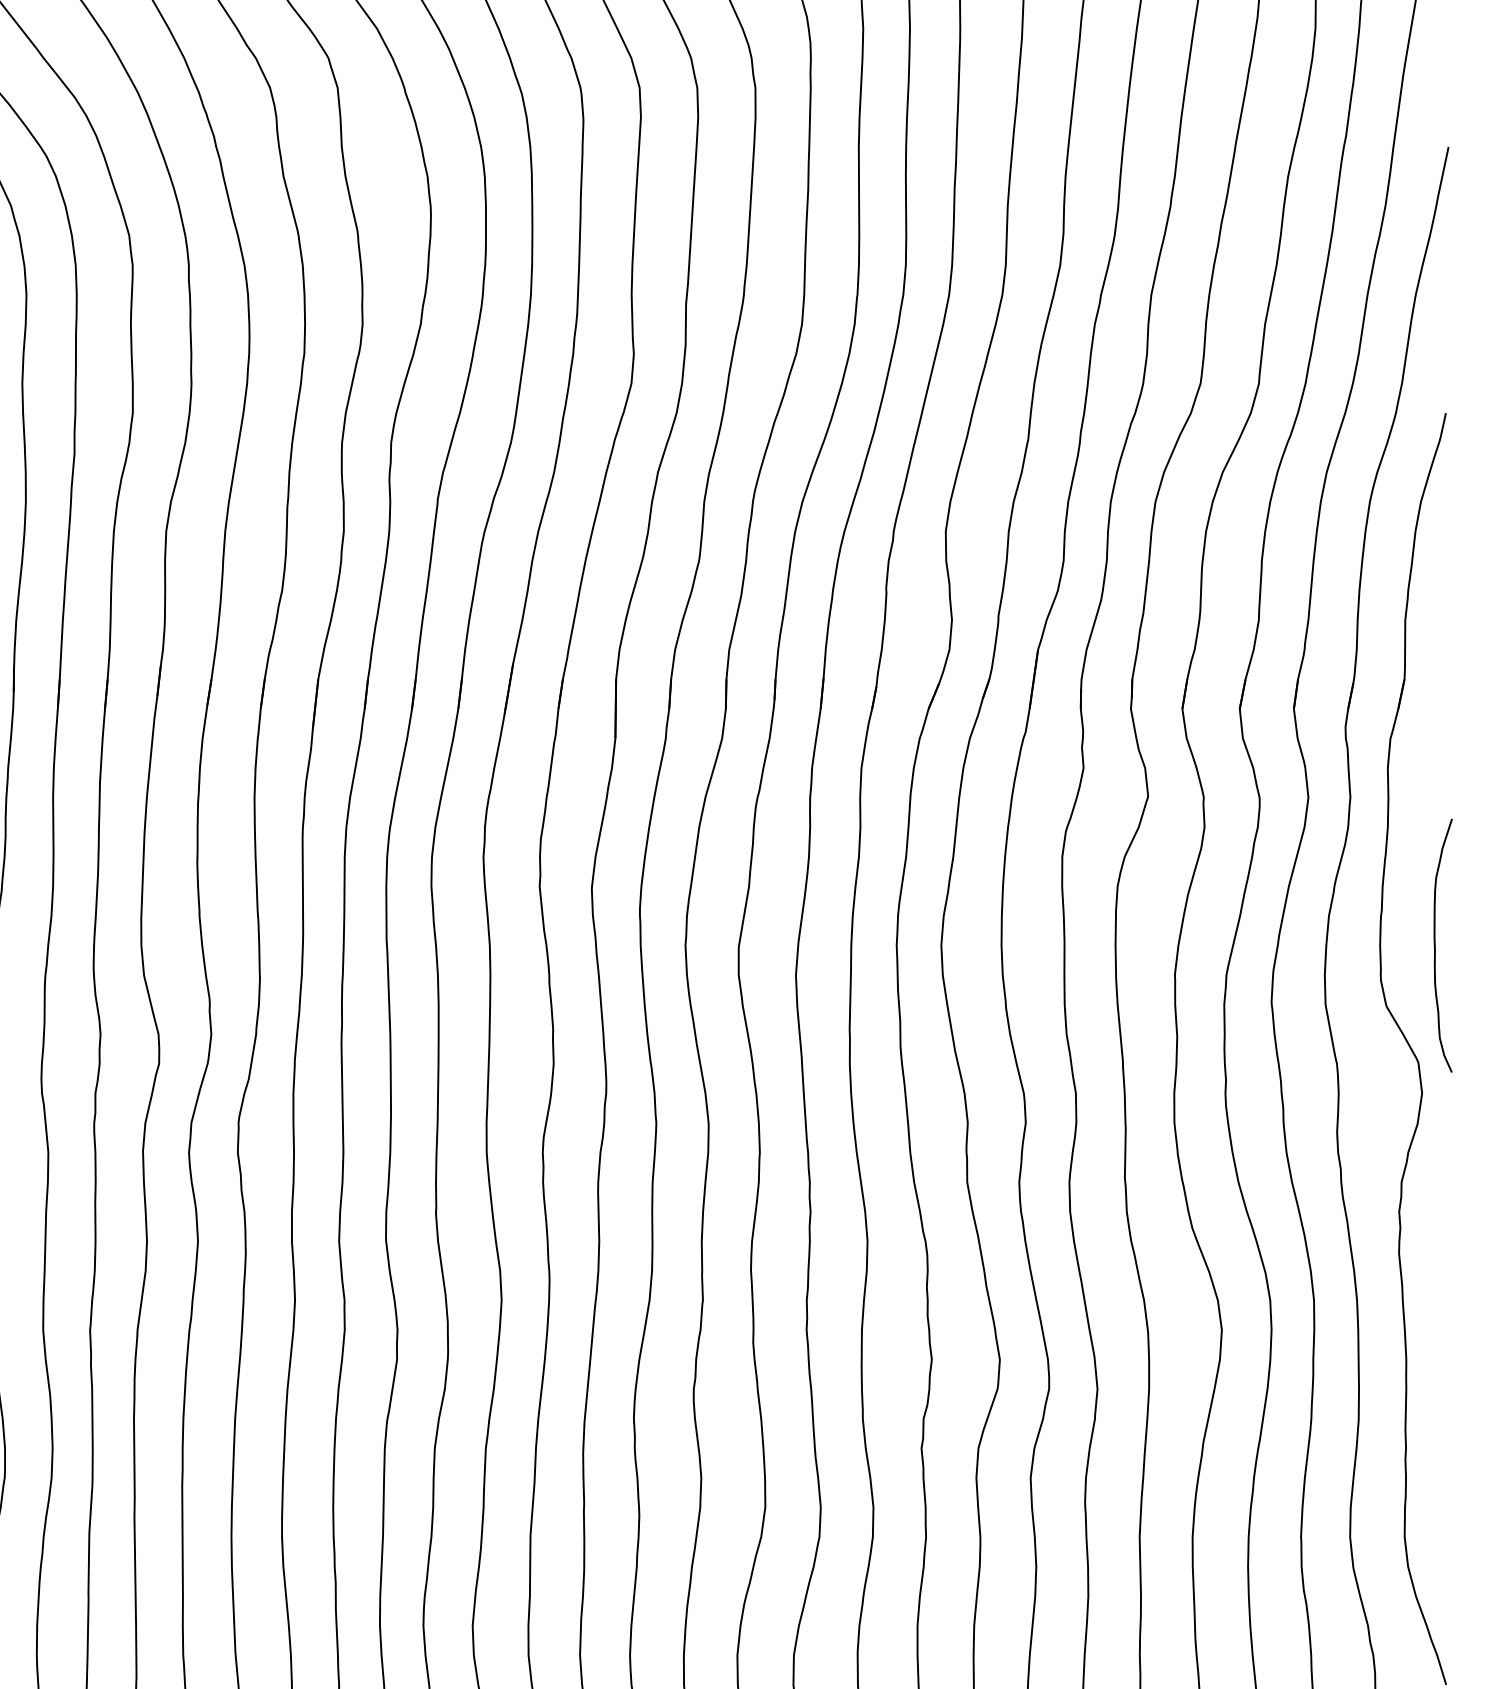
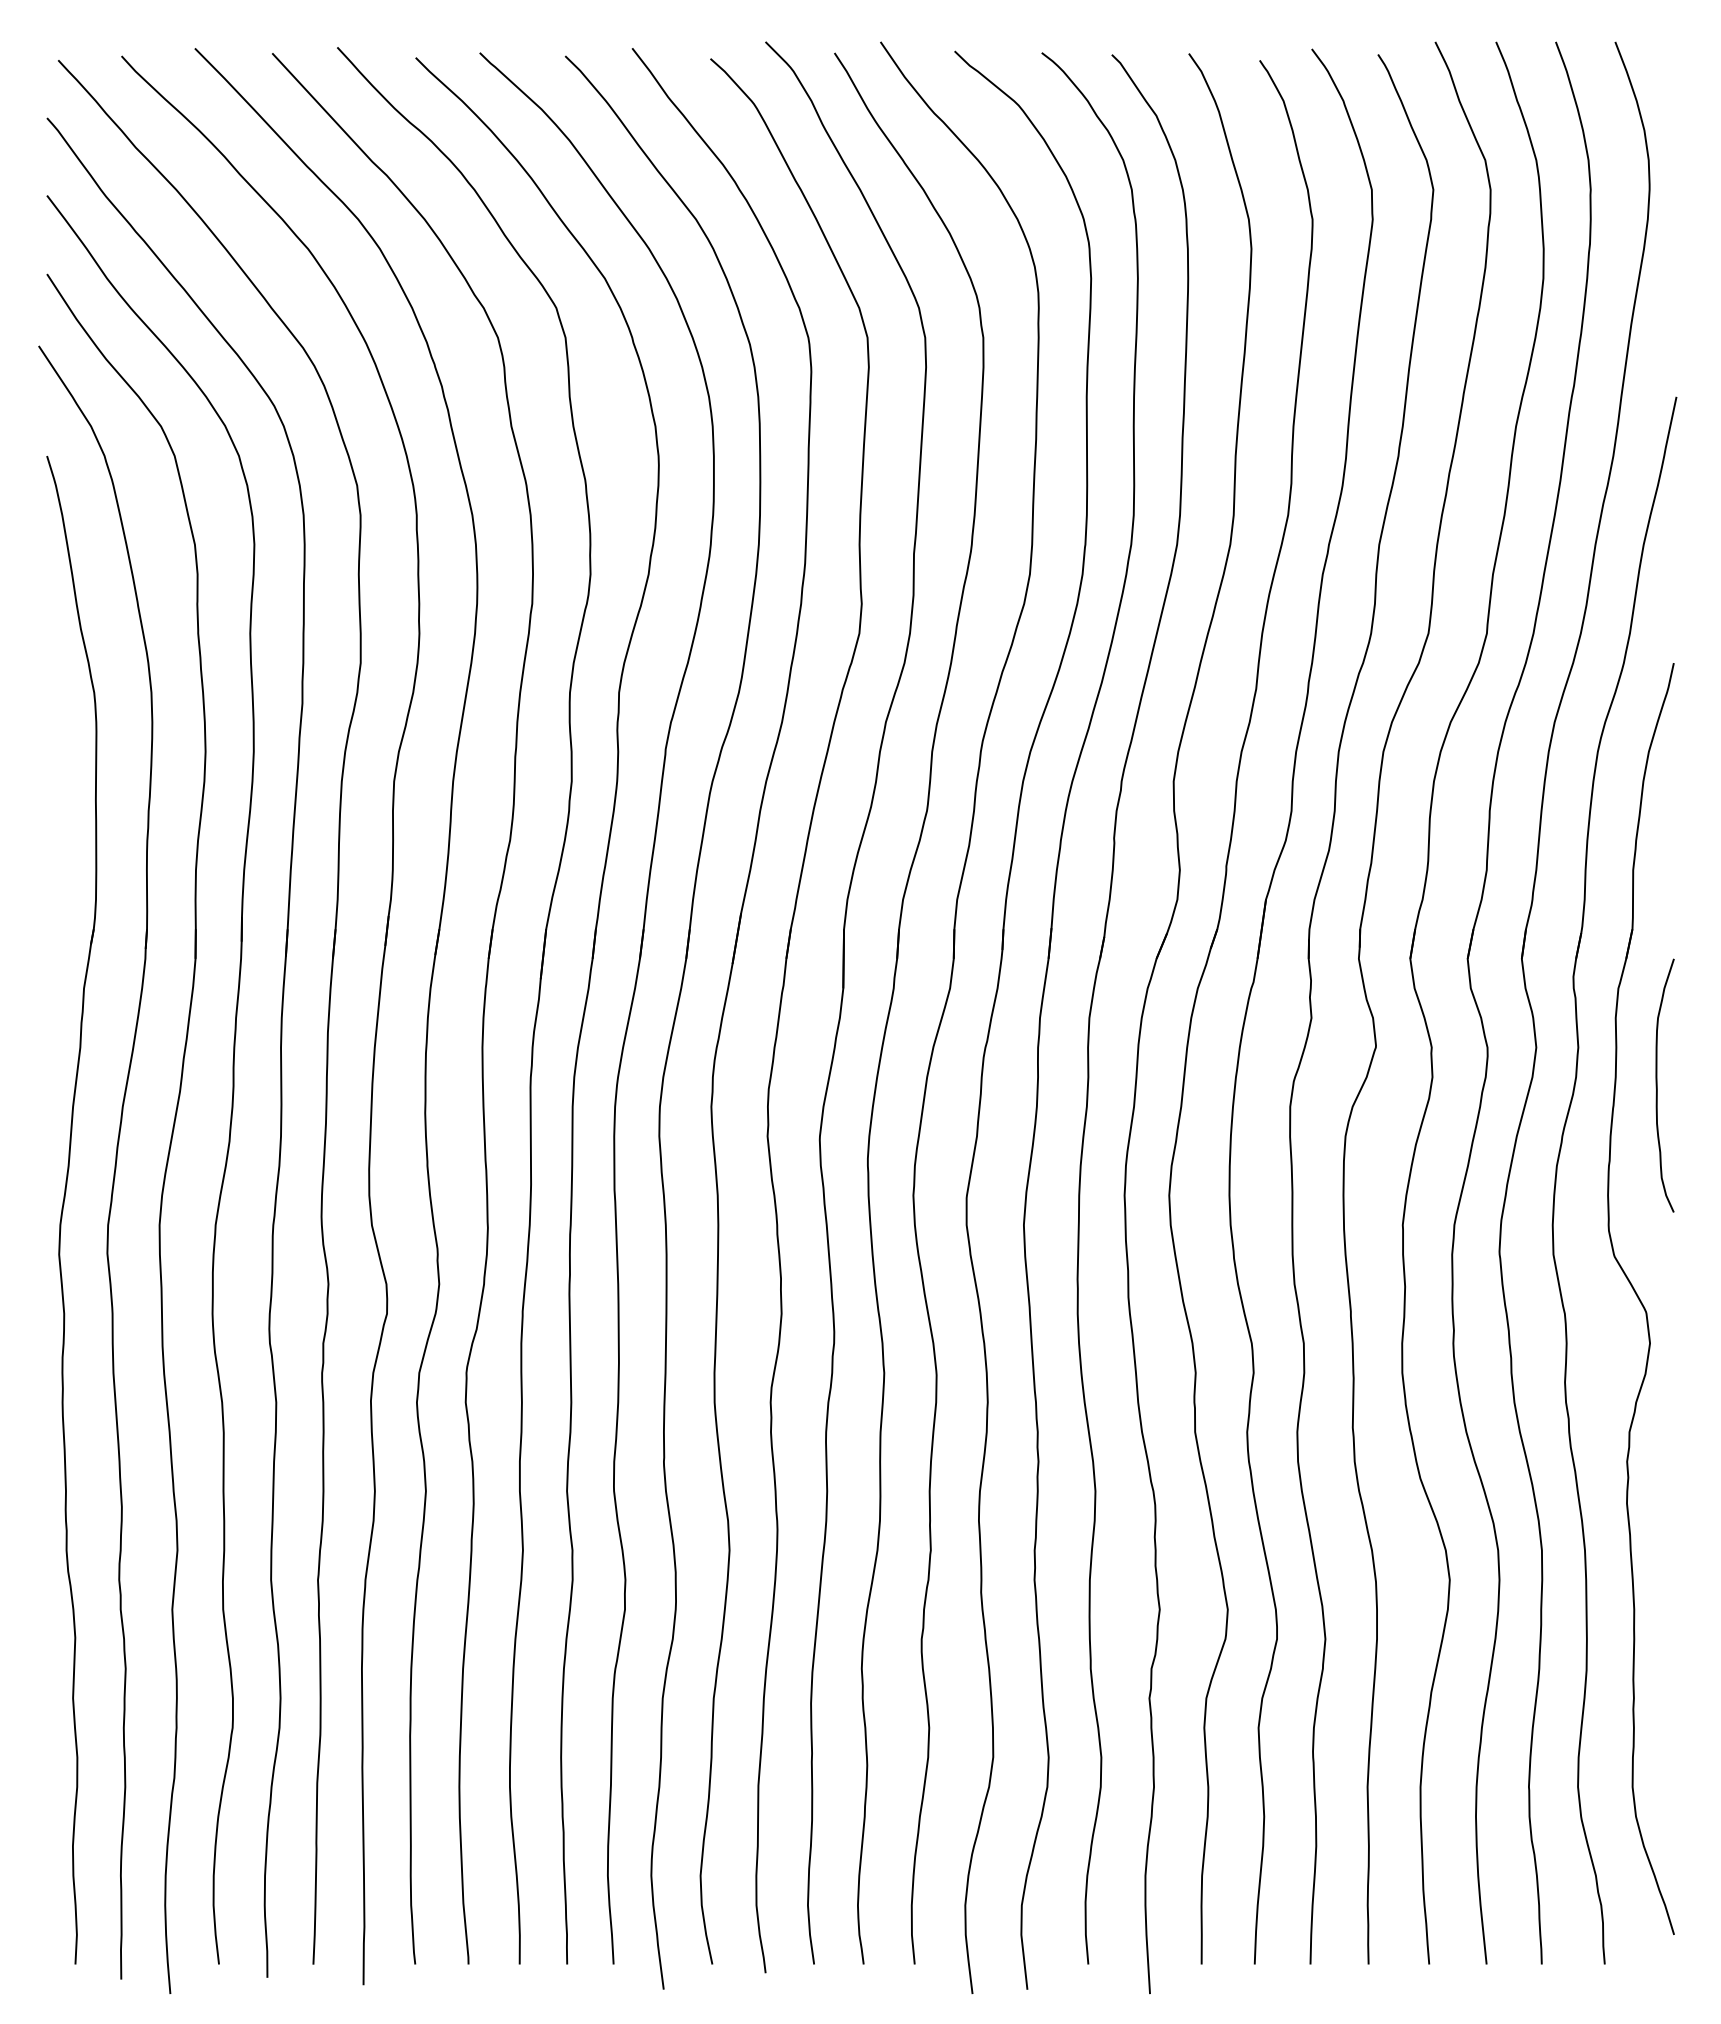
curve: (1435, 945) -> (1657, 1085), moved

